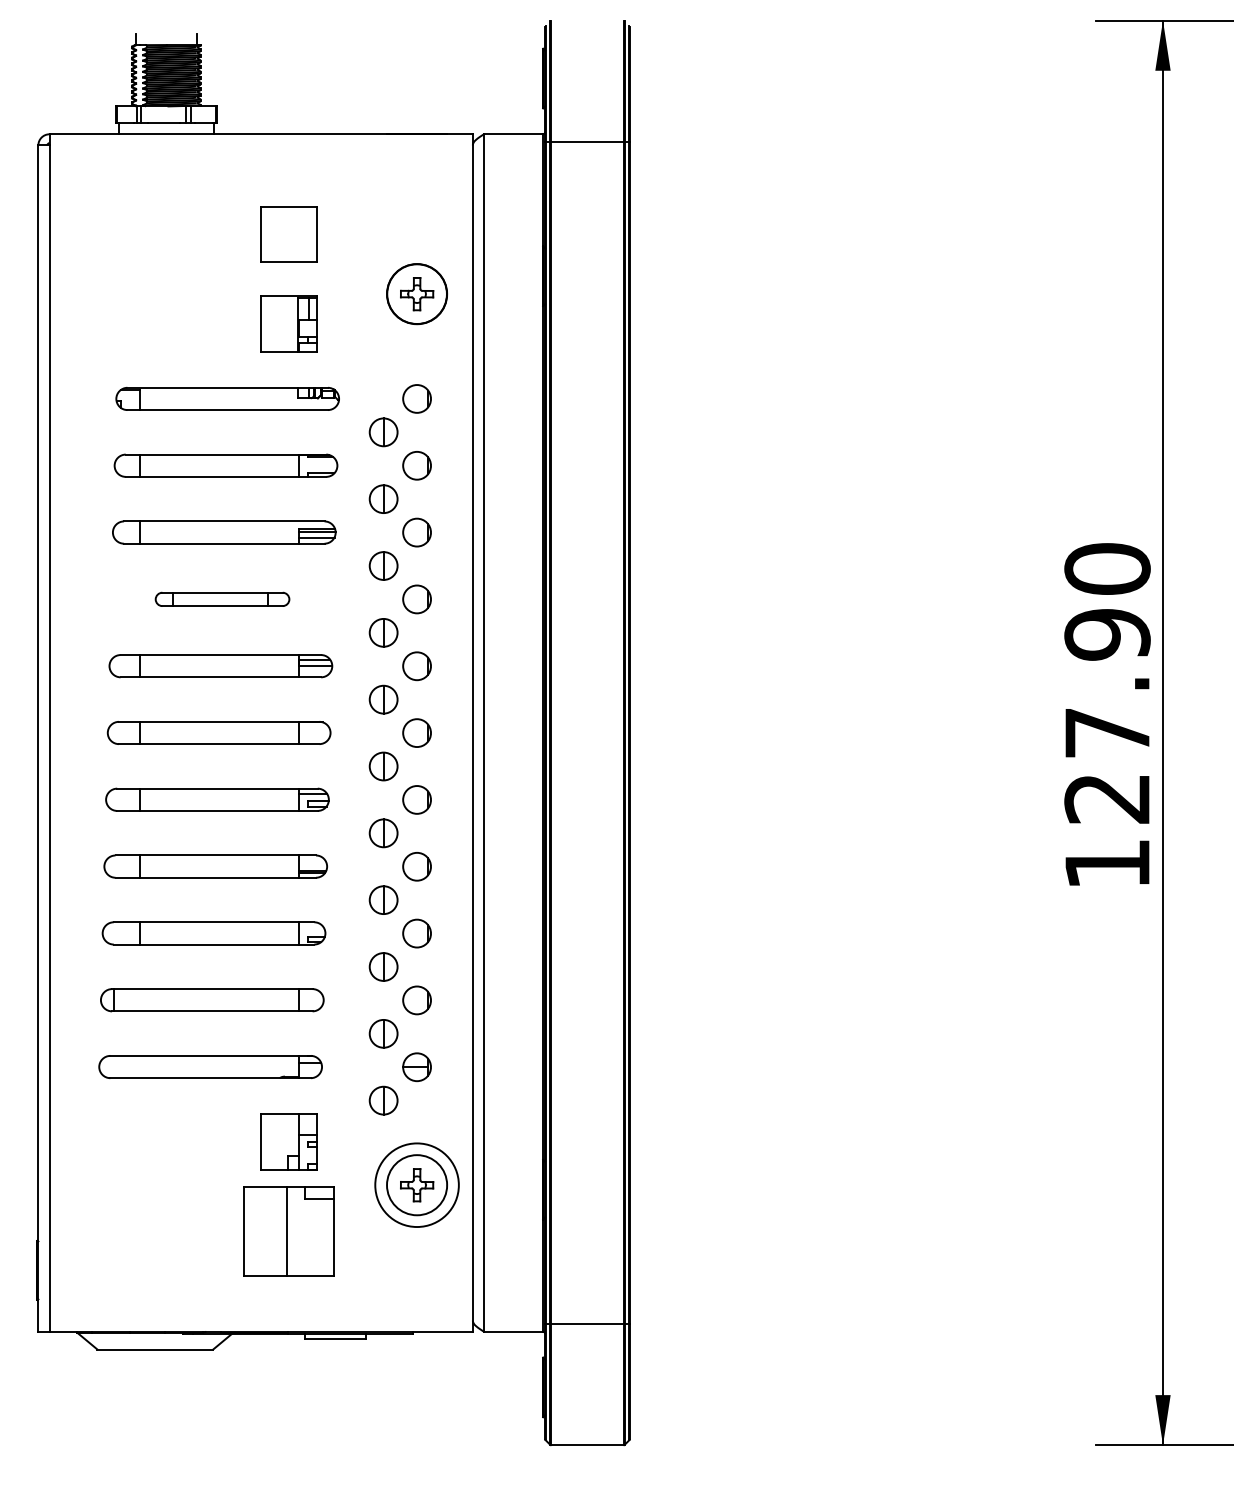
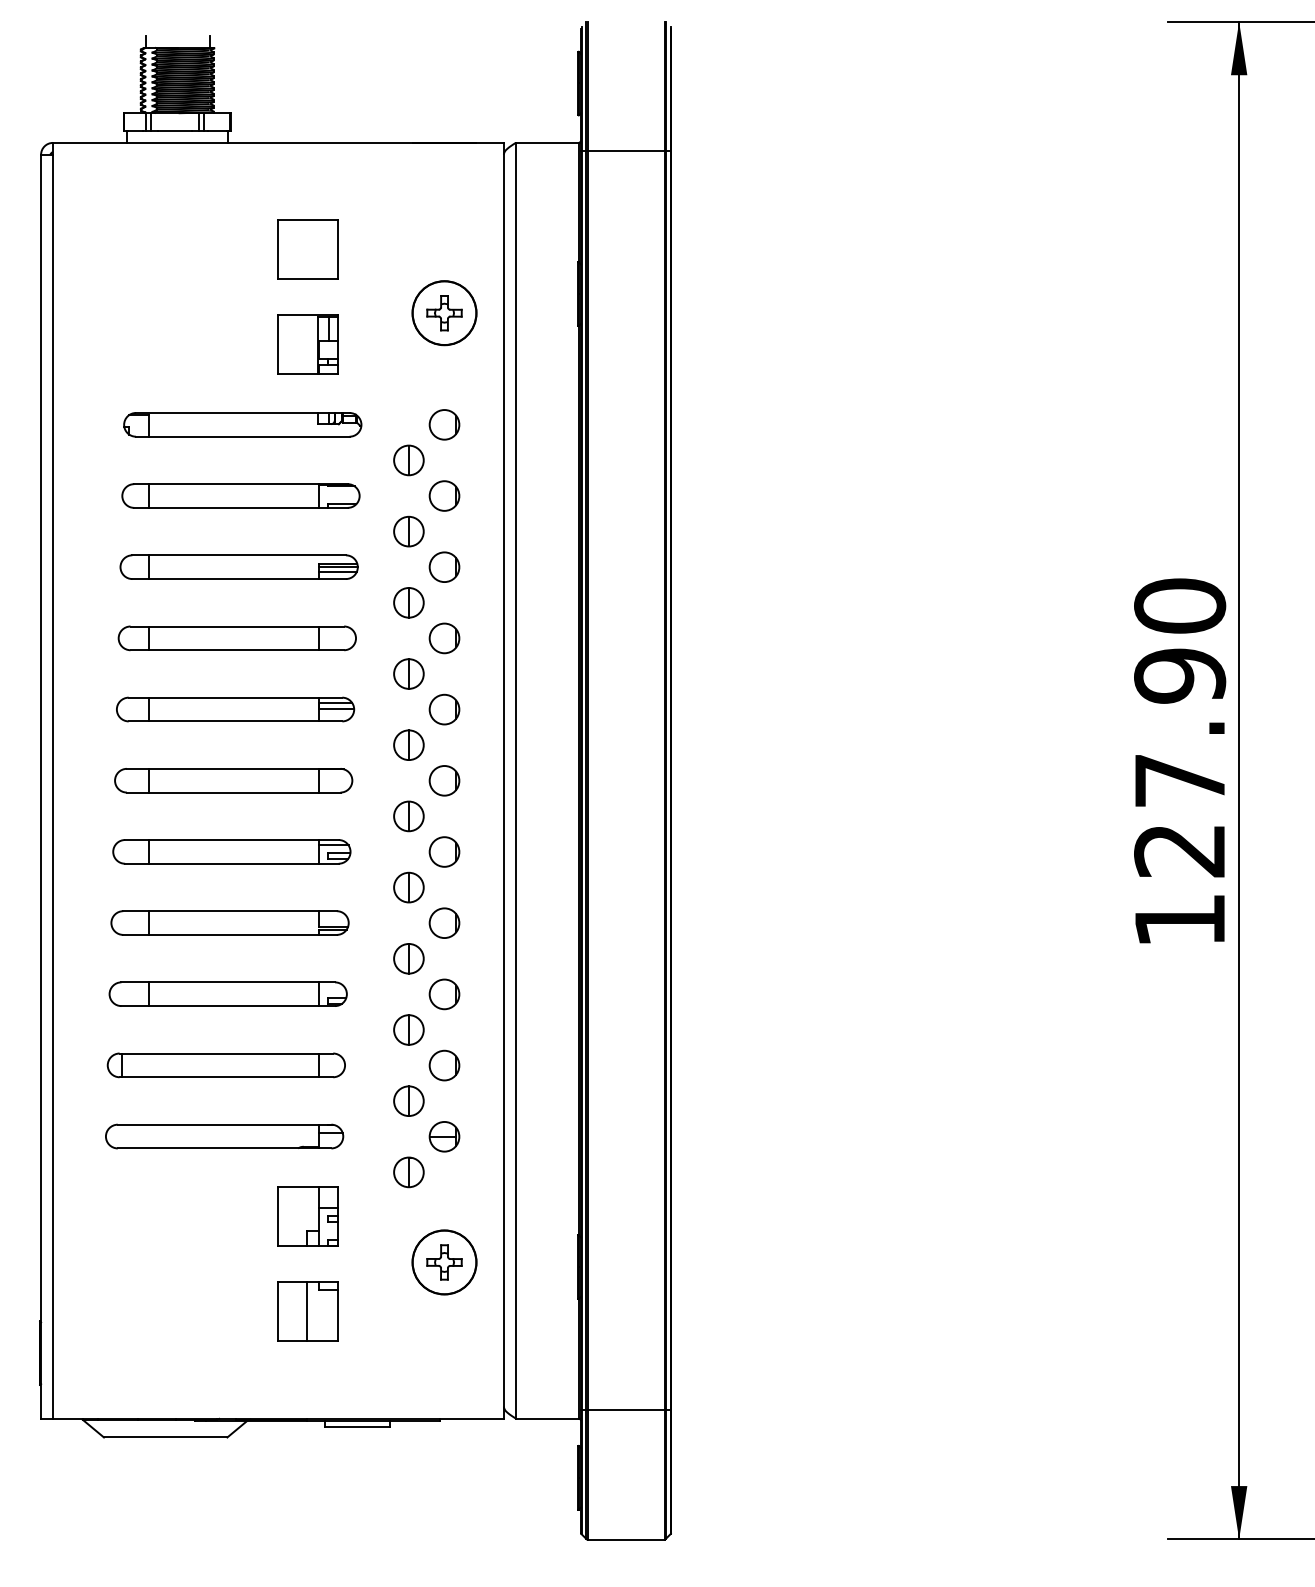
part: (222, 599) -> (237, 638), size x1.67
circle: (416, 1185) -> (443, 1262), size x0.71
part: (288, 1231) -> (307, 1311), size x0.62

